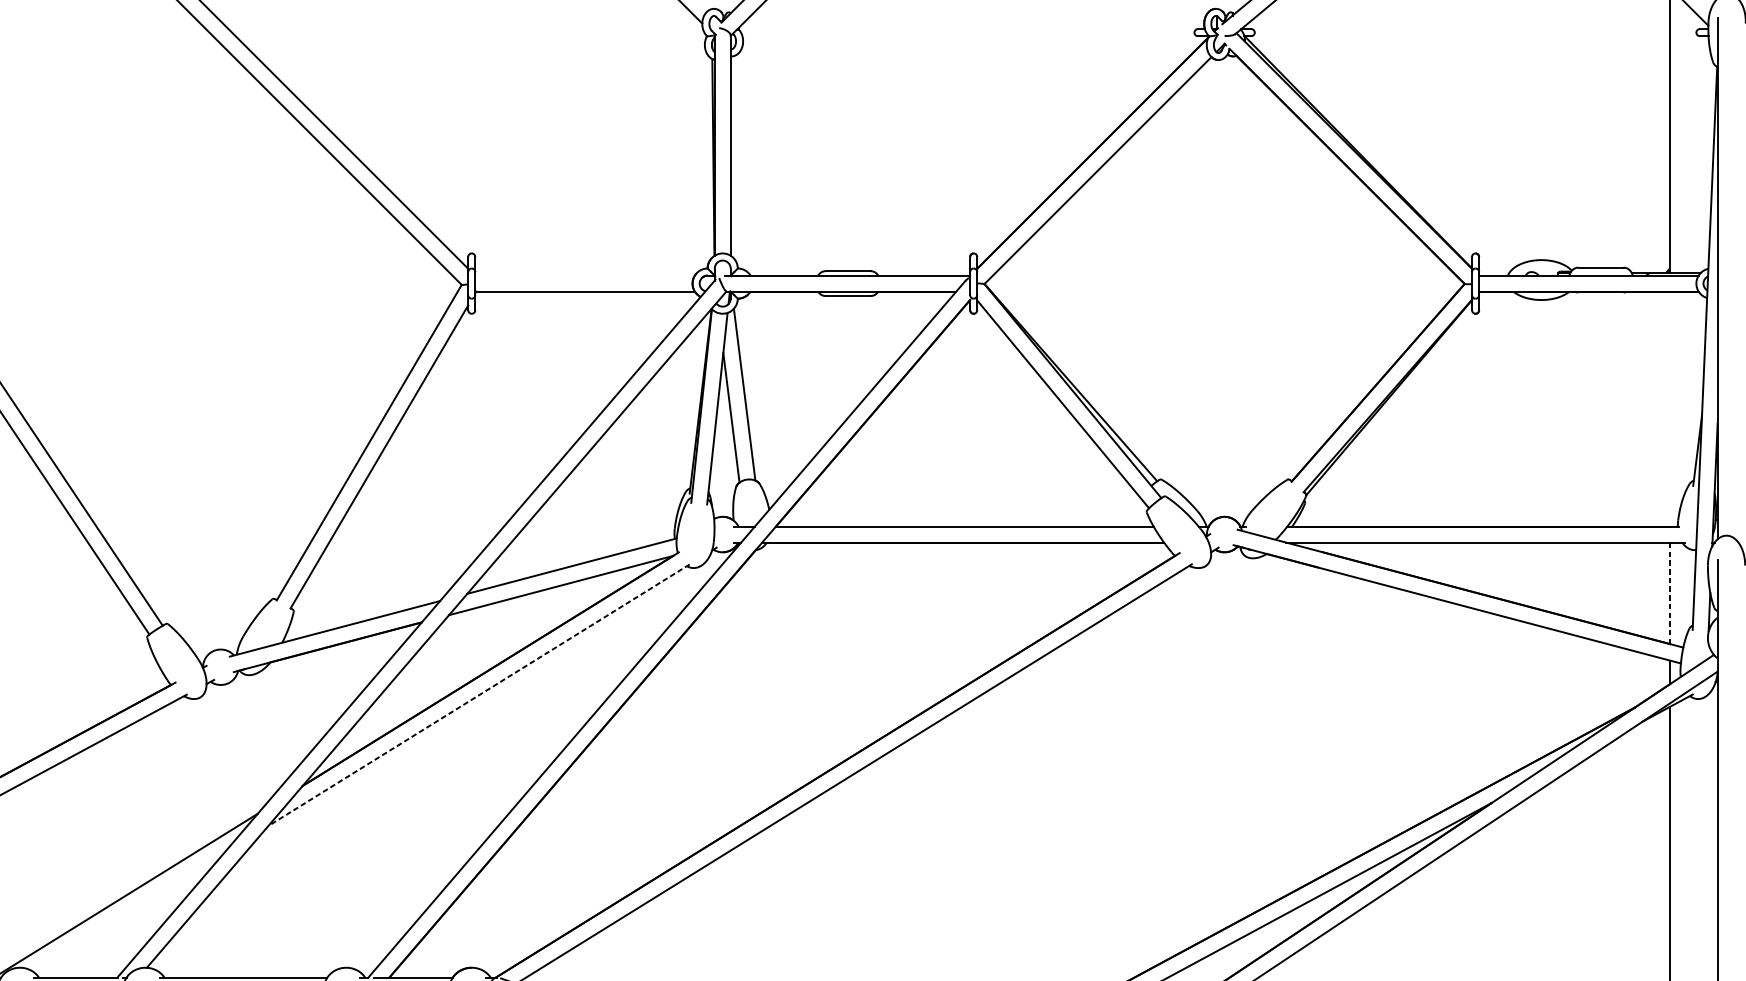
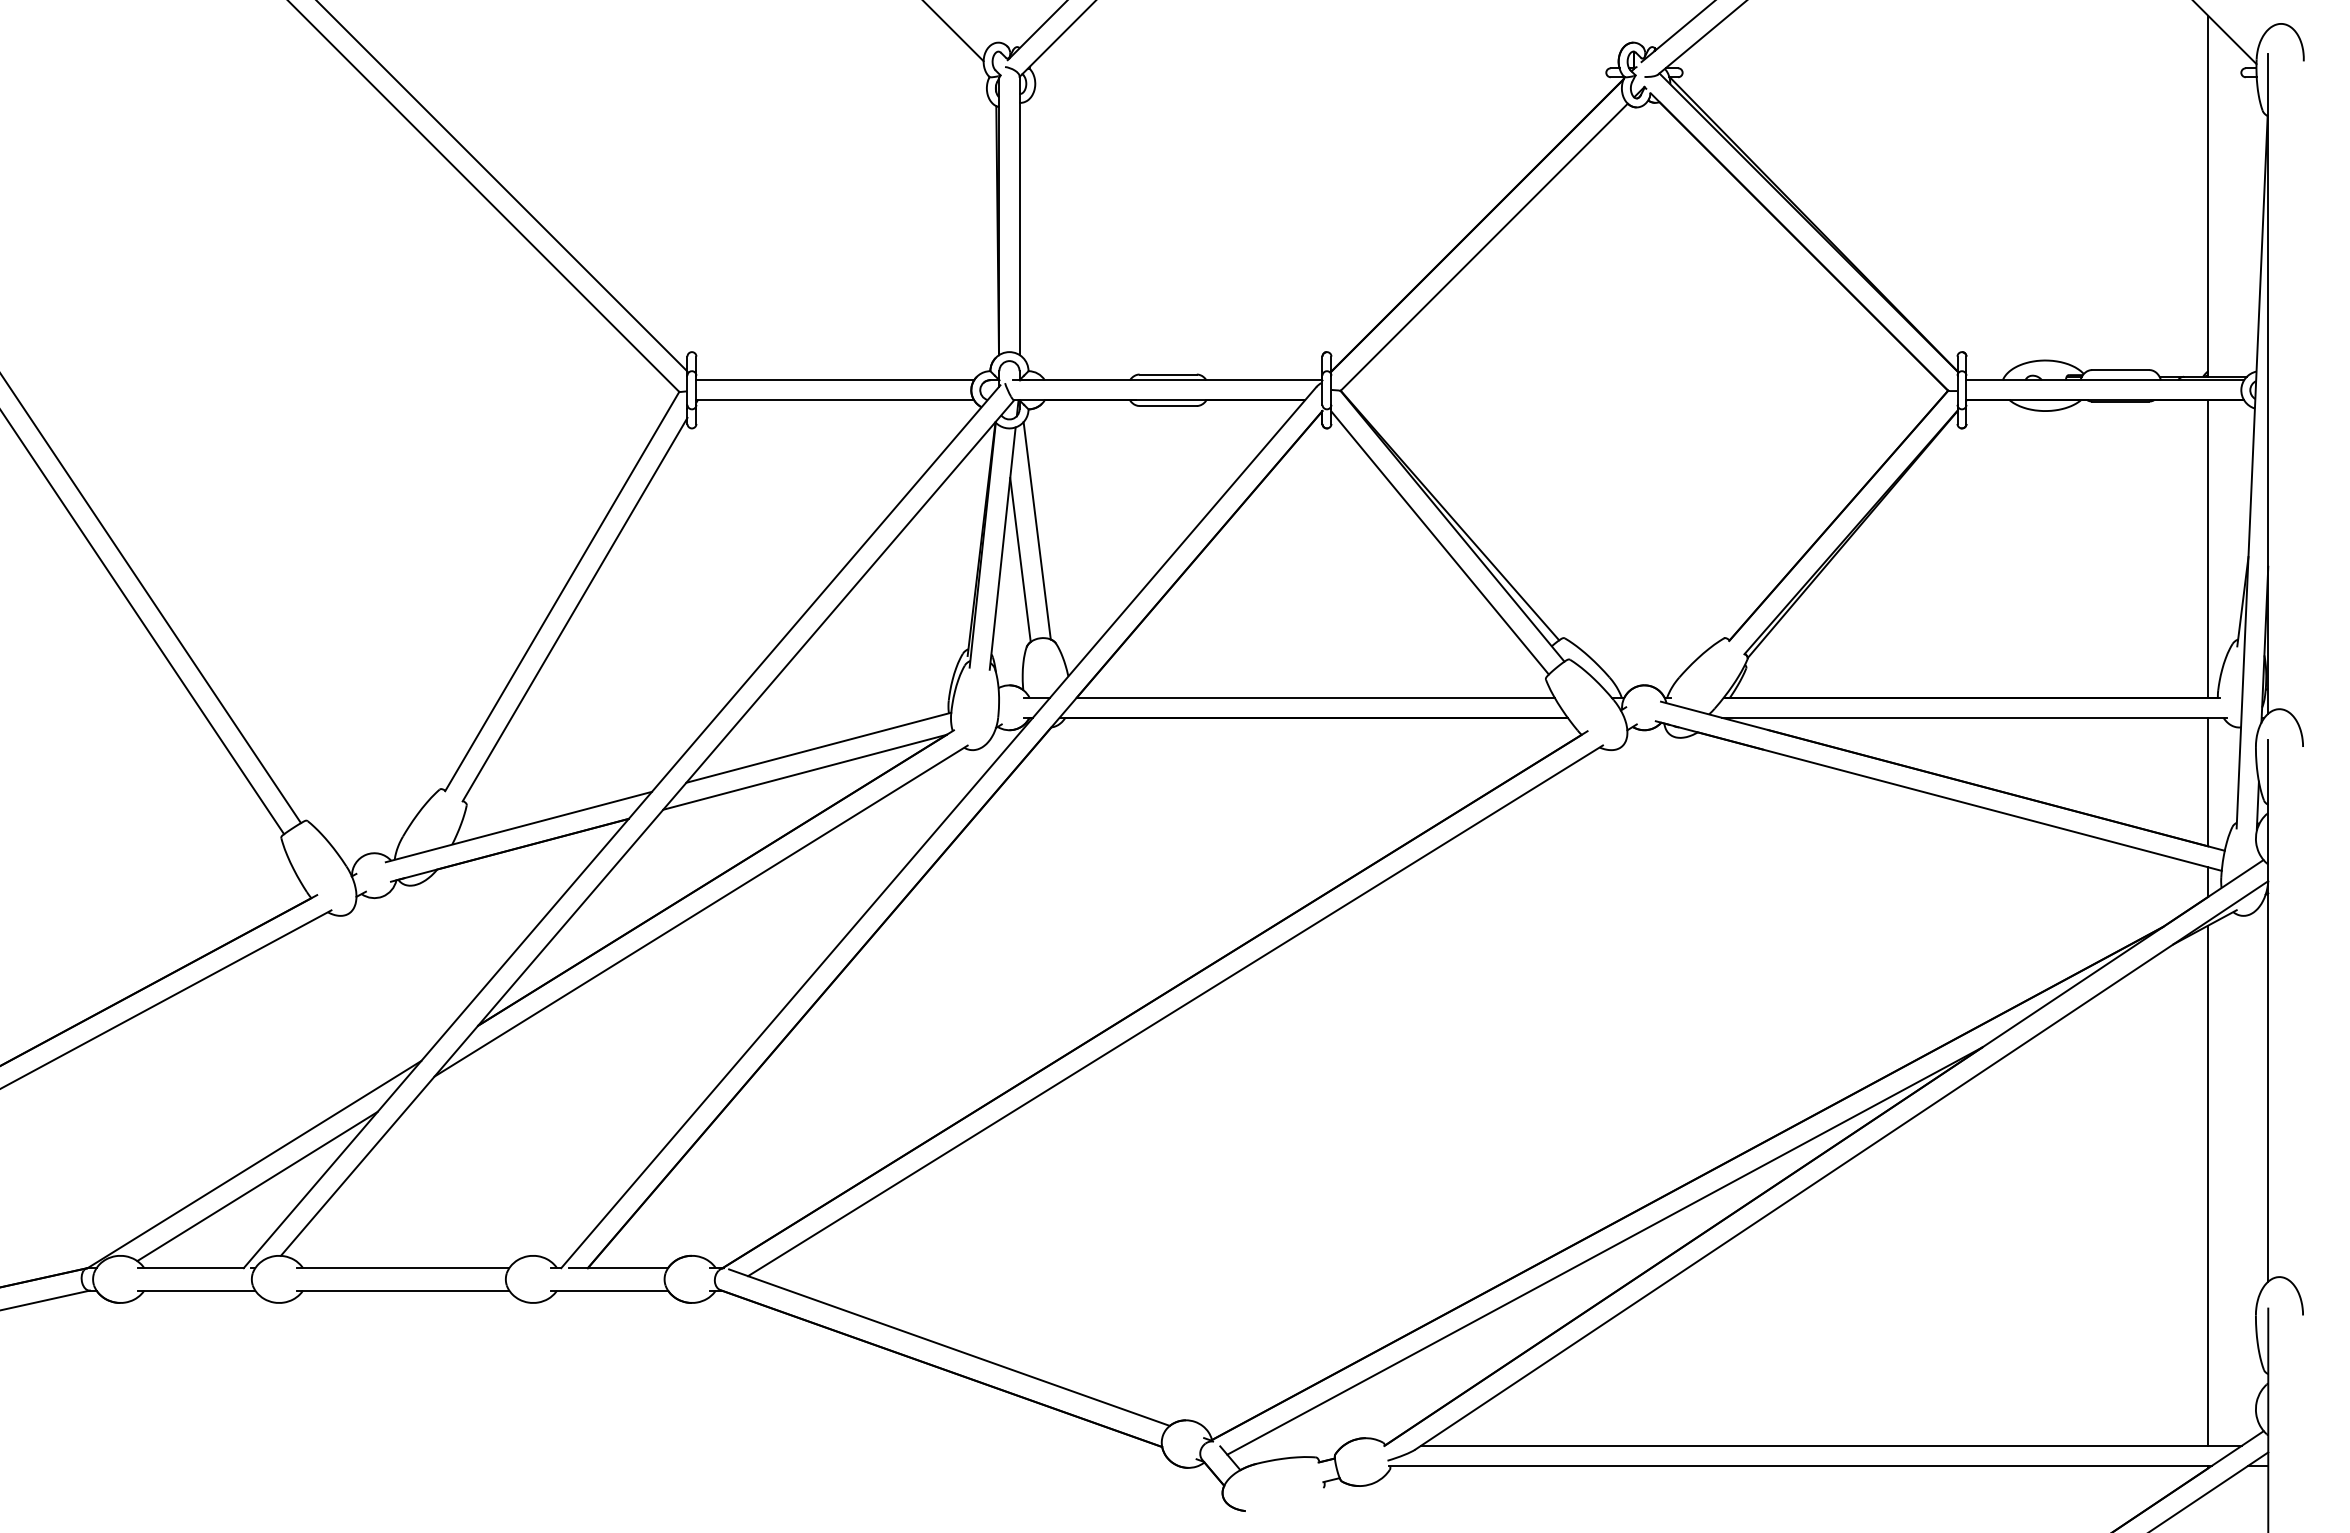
line: (585, 275) -> (835, 380), added
line: (1670, 408) -> (2208, 548), added
line: (1670, 592) -> (2208, 781), dashed -> solid
line: (479, 695) -> (701, 911), dashed -> solid
line: (128, 912) -> (257, 1186), added

